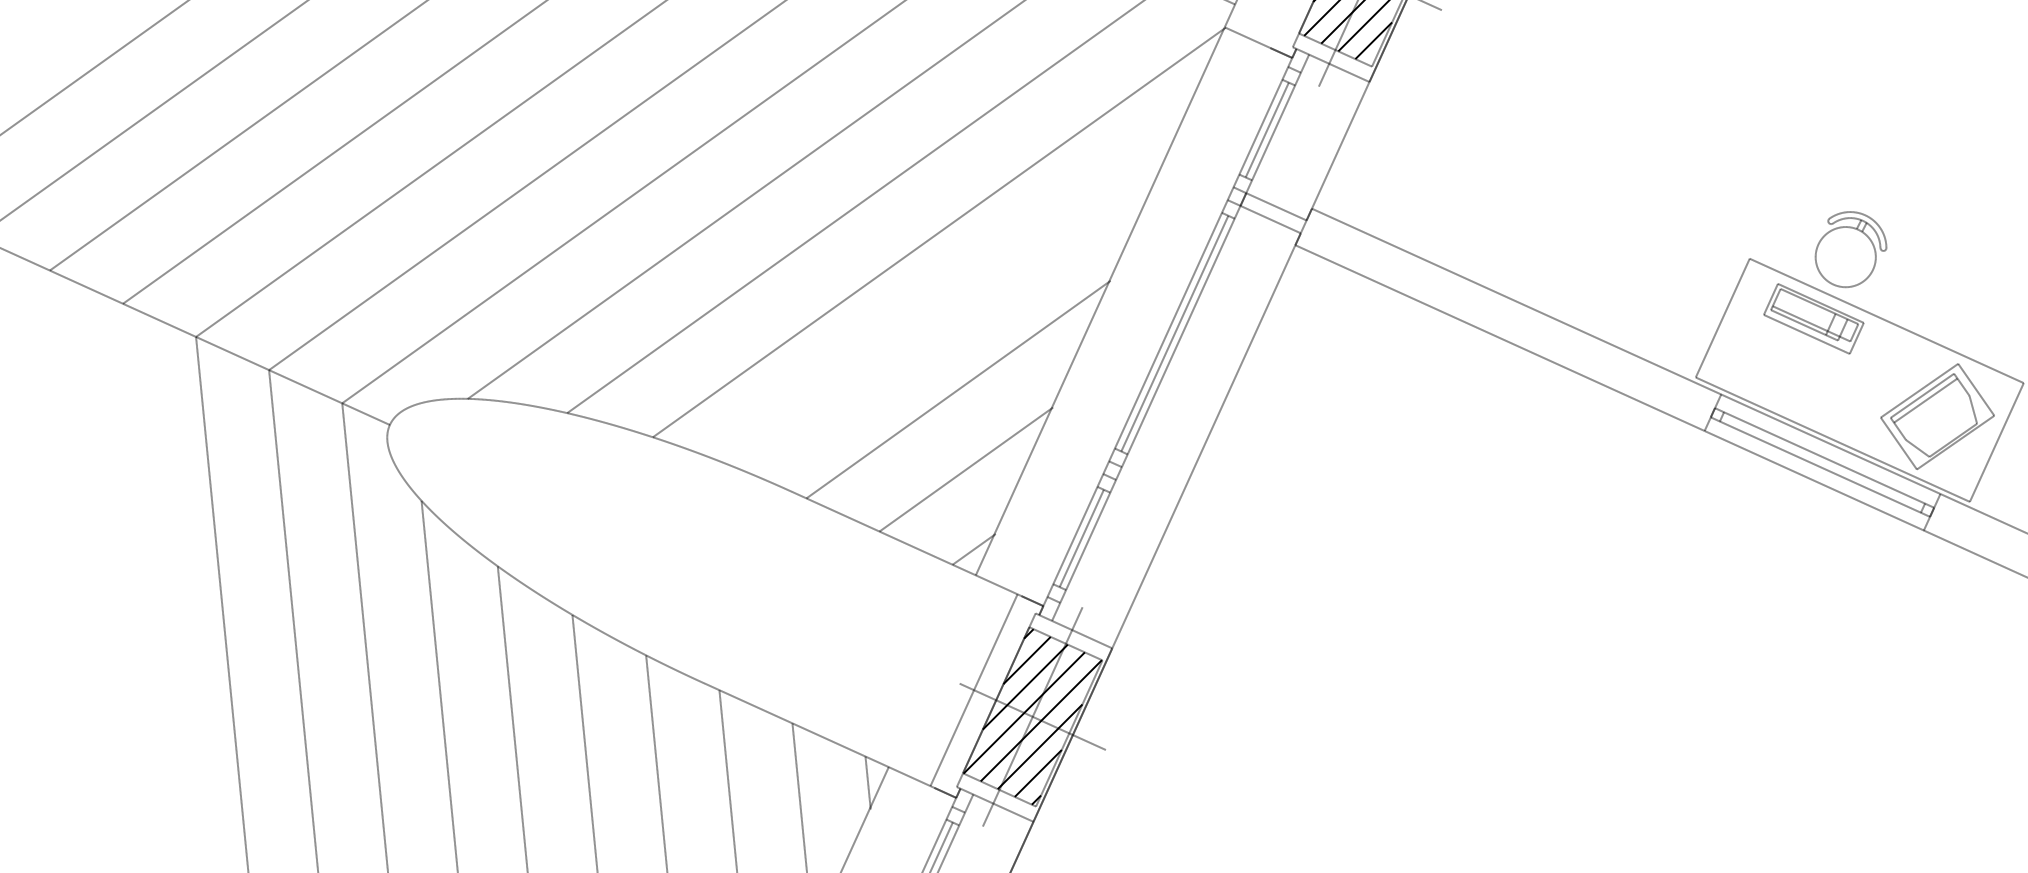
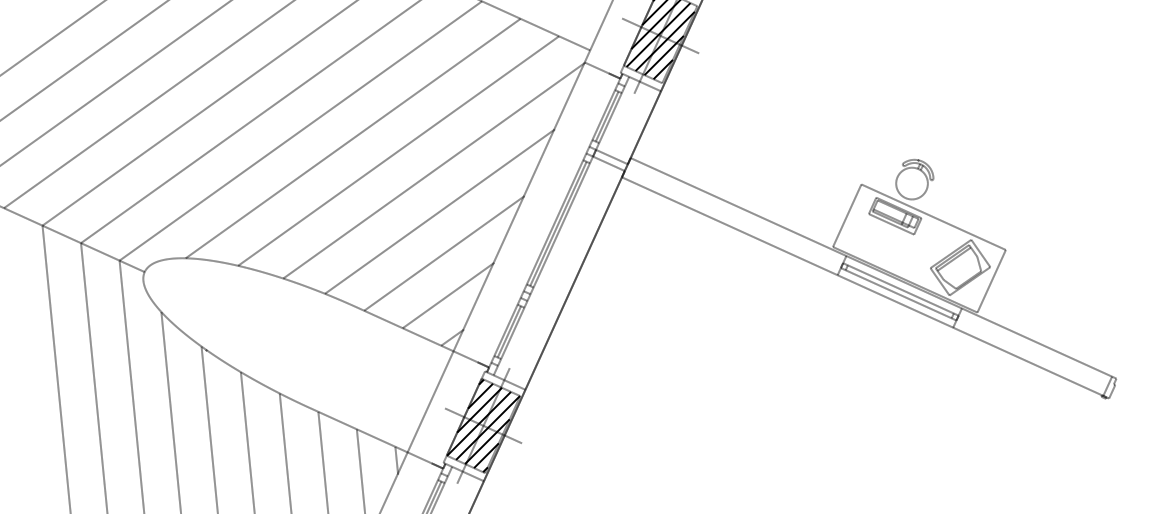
line: (949, 310) -> (439, 211), added
line: (1241, 365) -> (593, 240), added
line: (973, 689) -> (430, 401), moved

